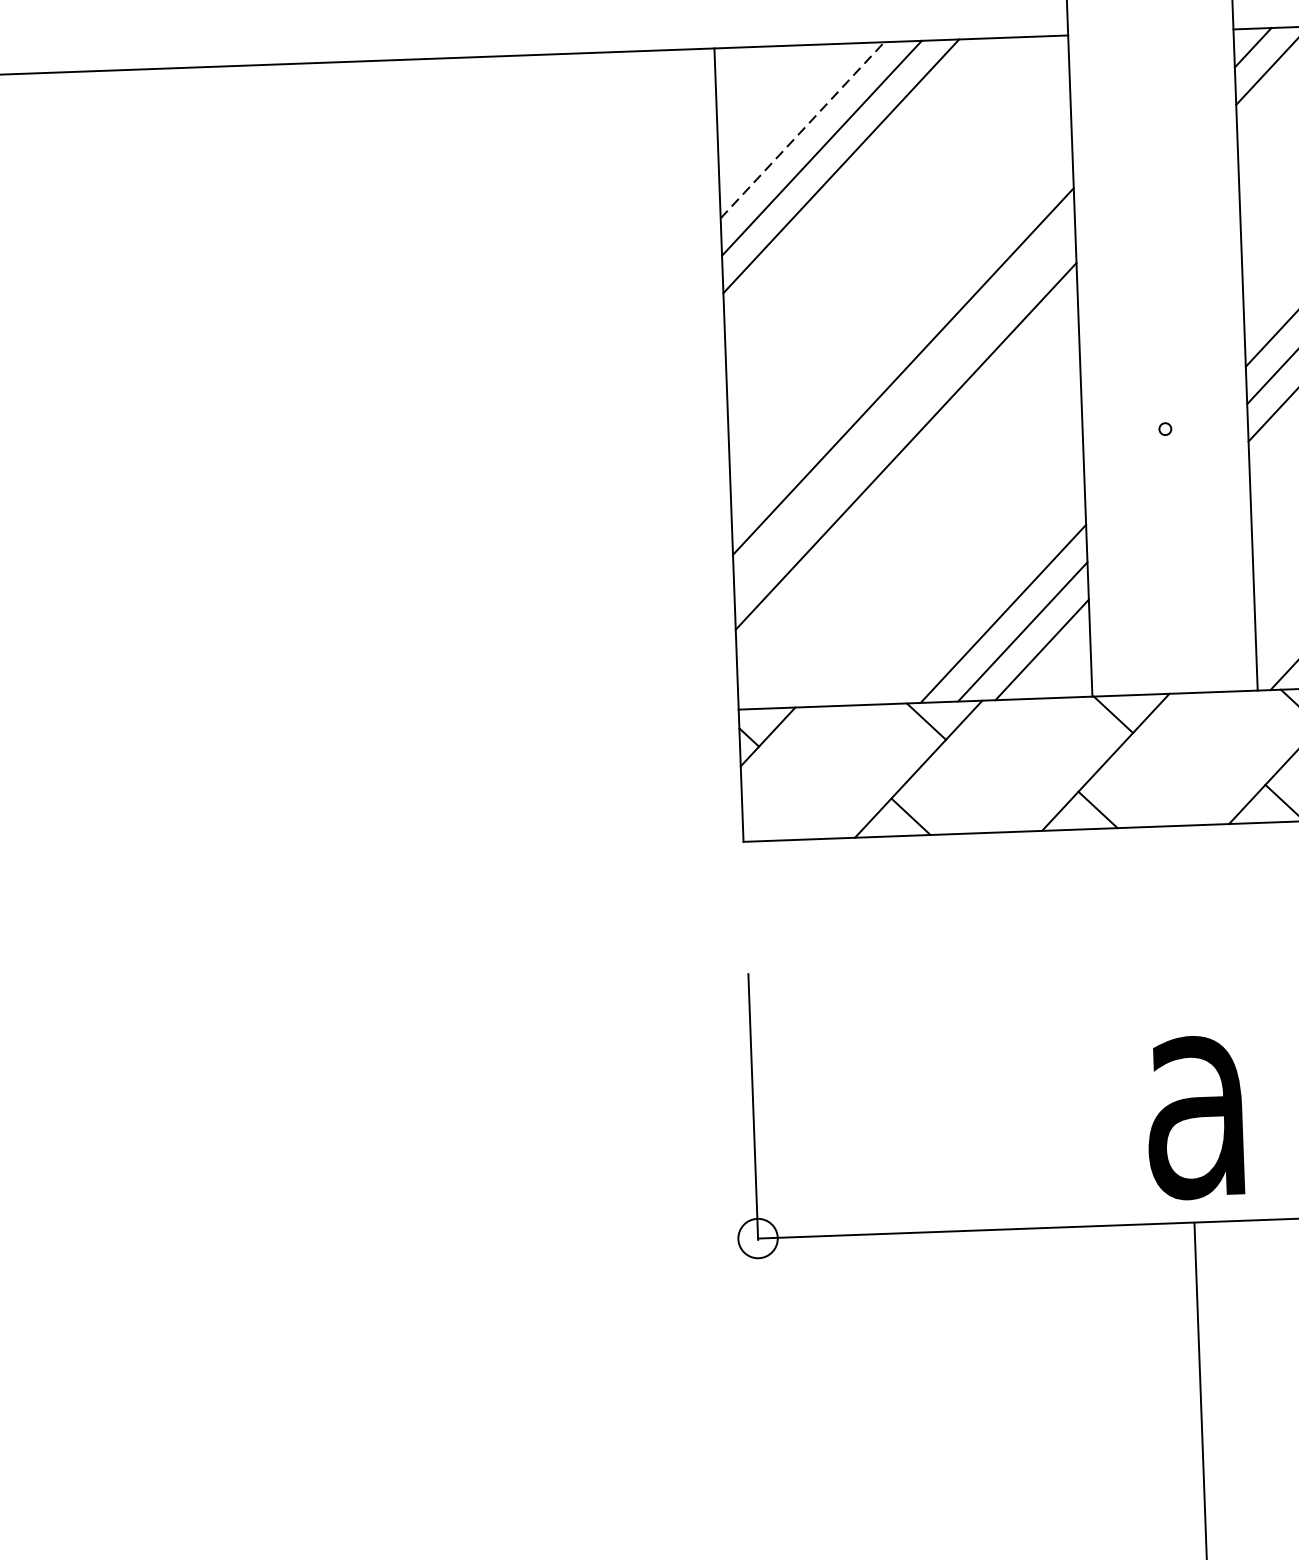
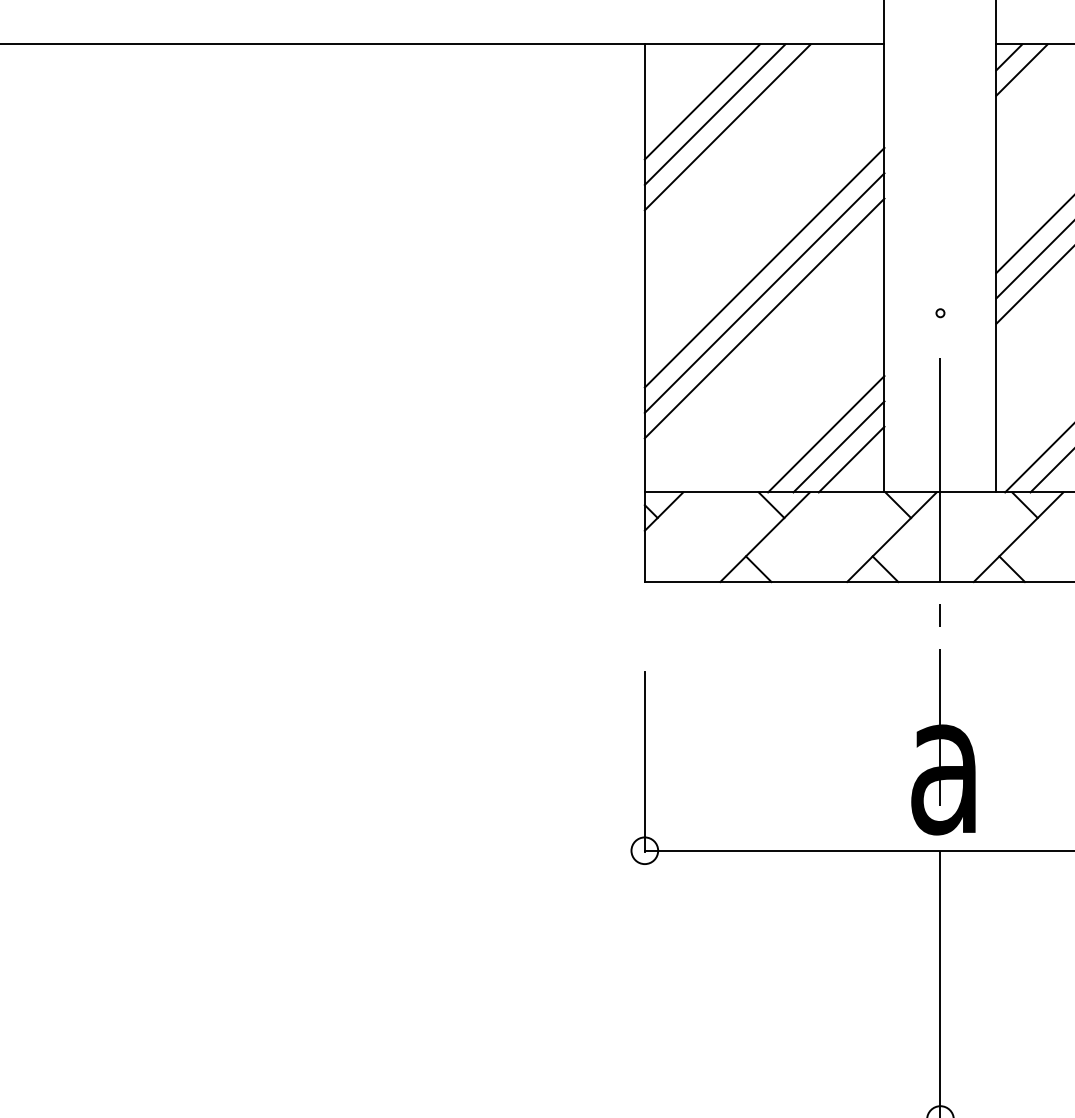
line: (802, 129) -> (702, 101), dashed -> solid
line: (904, 408) -> (764, 292), added
line: (1179, 825) -> (940, 581), added

